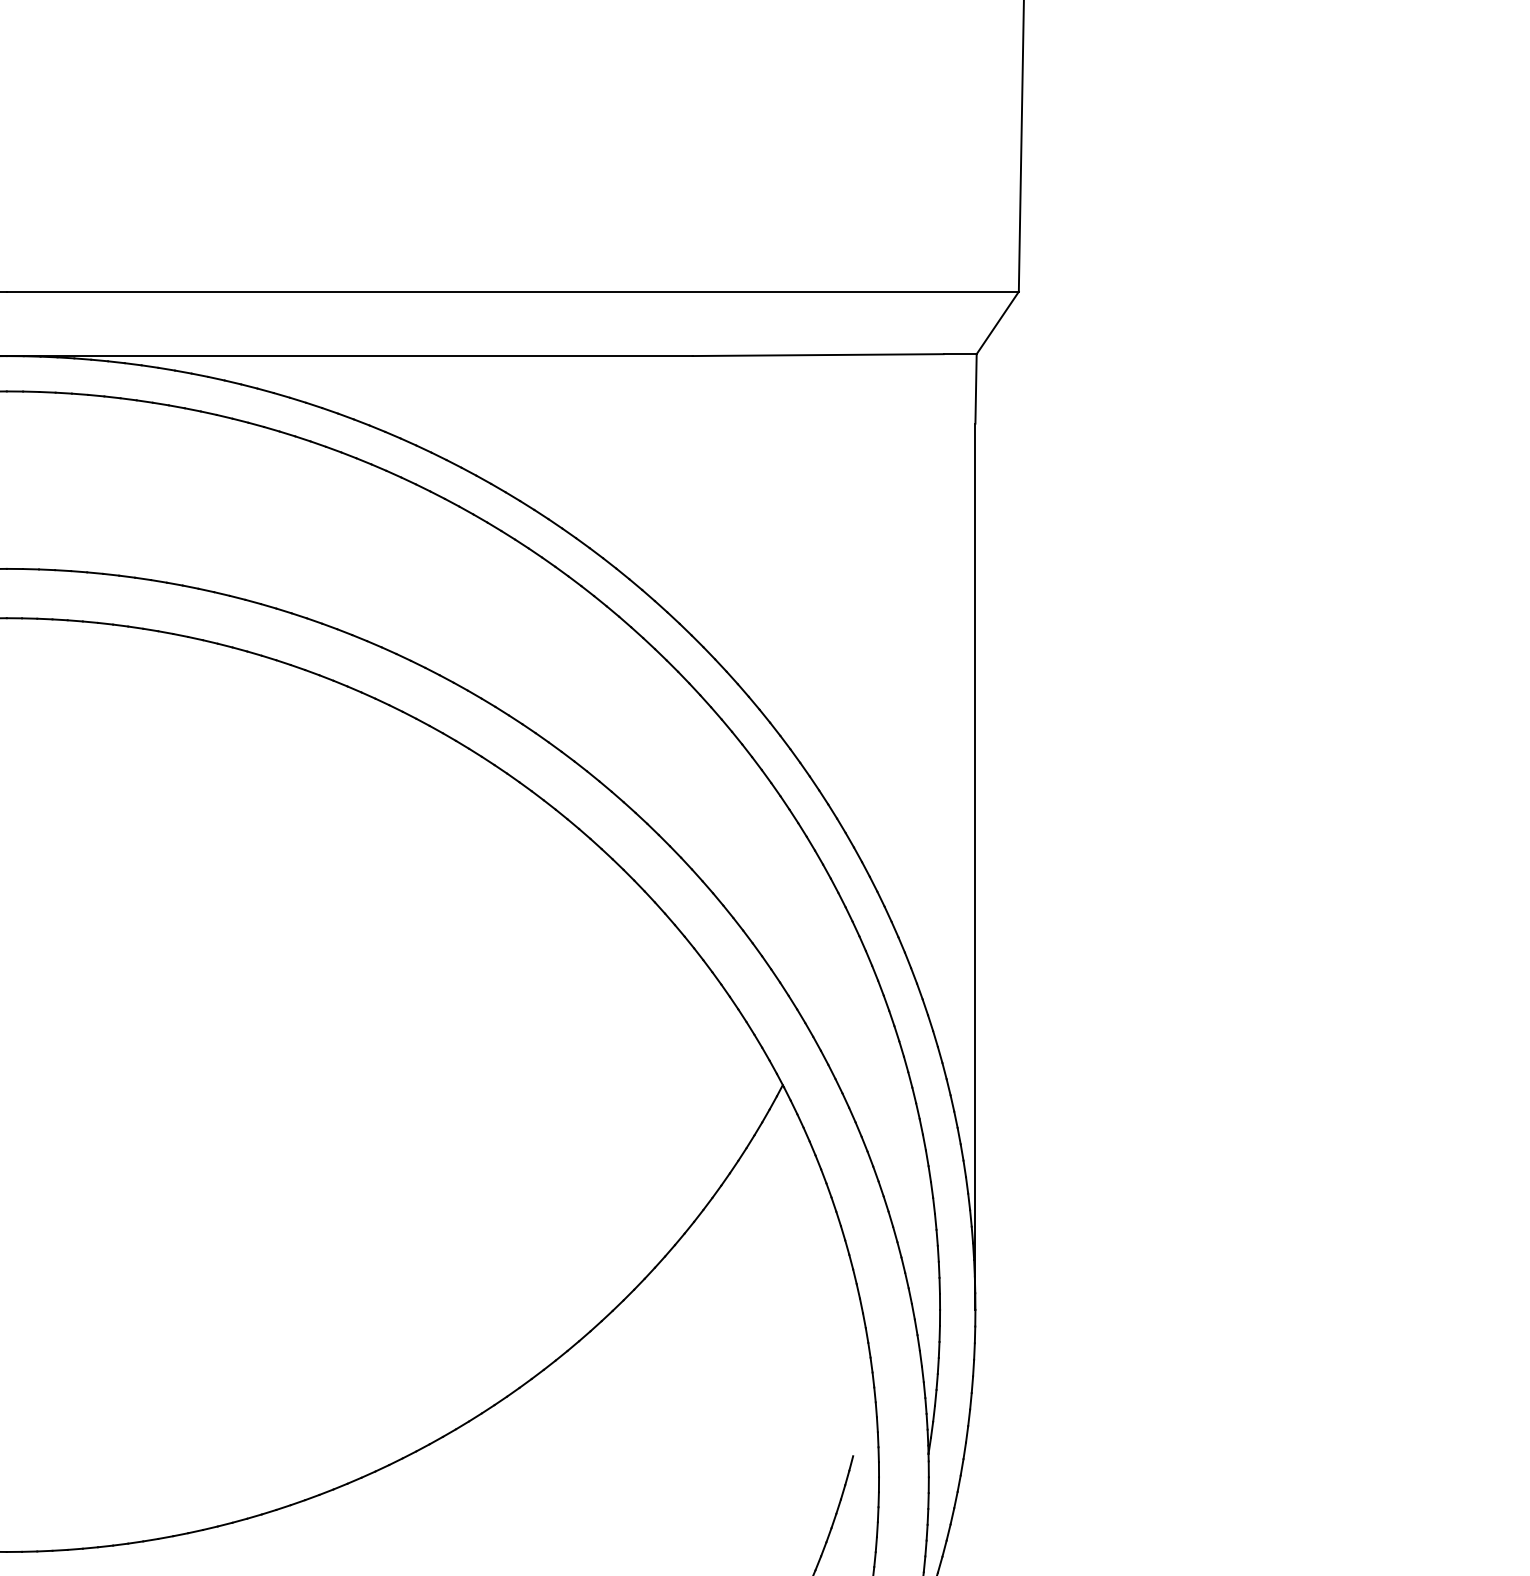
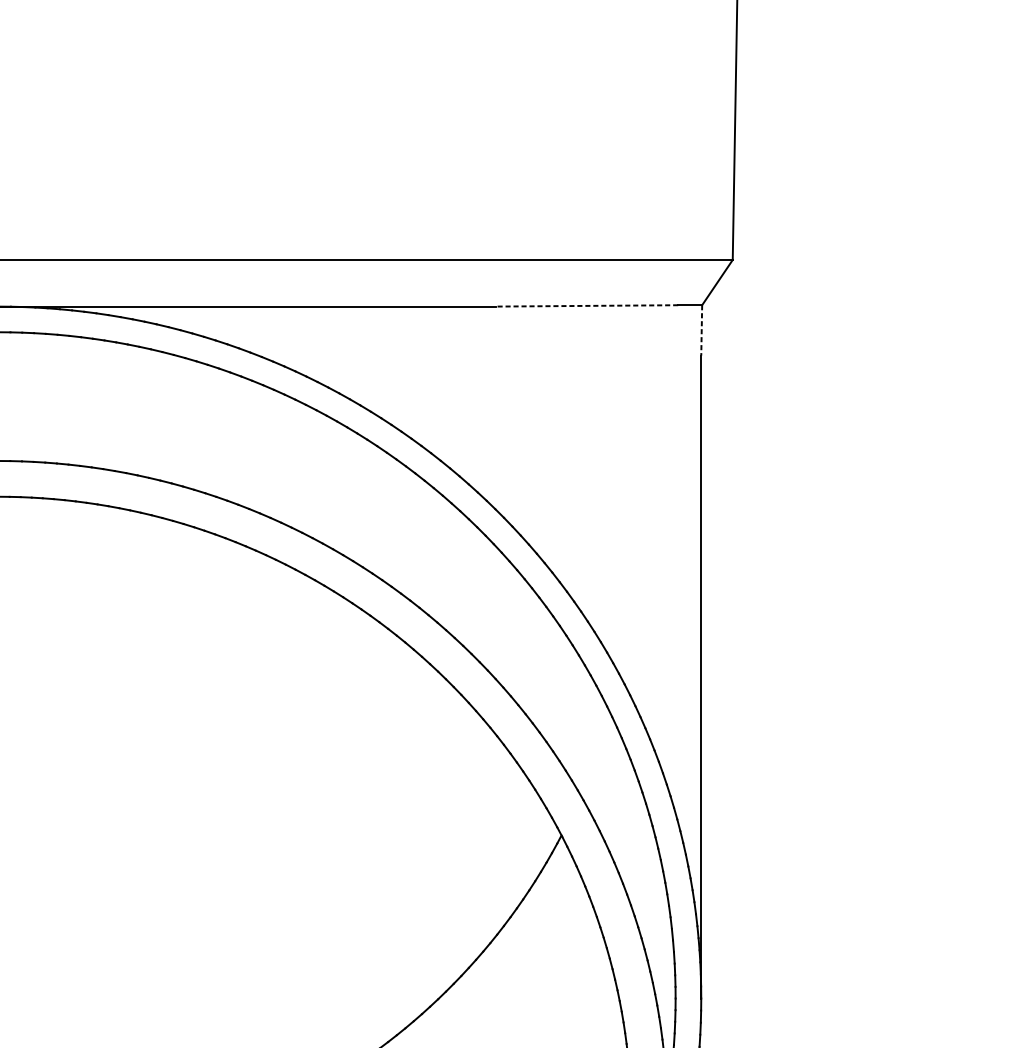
line: (818, 355) -> (587, 306), solid -> dashed
line: (976, 388) -> (702, 330), solid -> dashed

